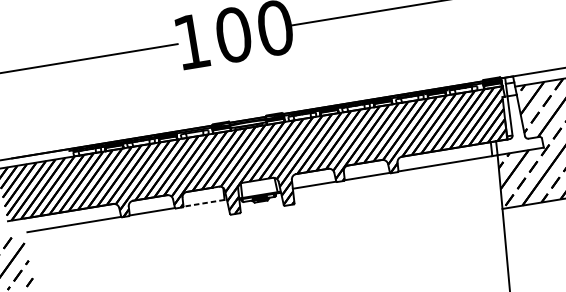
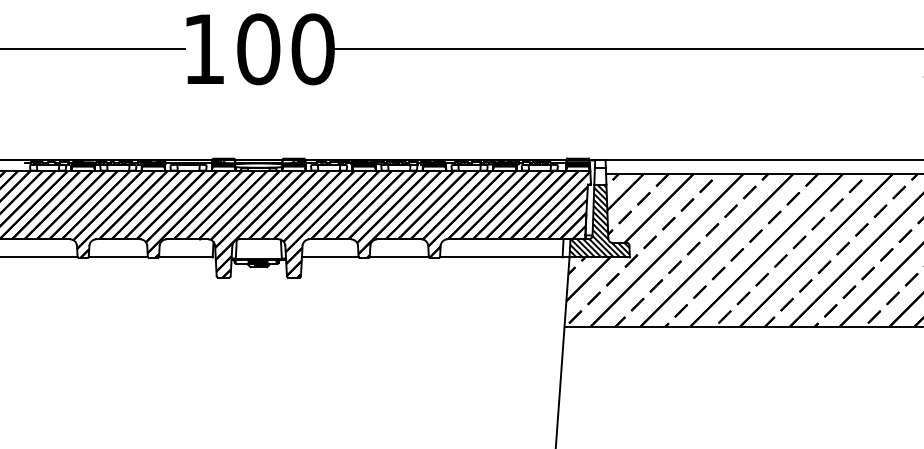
hatch: (515, 123) -> (599, 220), added
line: (203, 203) -> (185, 257), dashed -> solid

